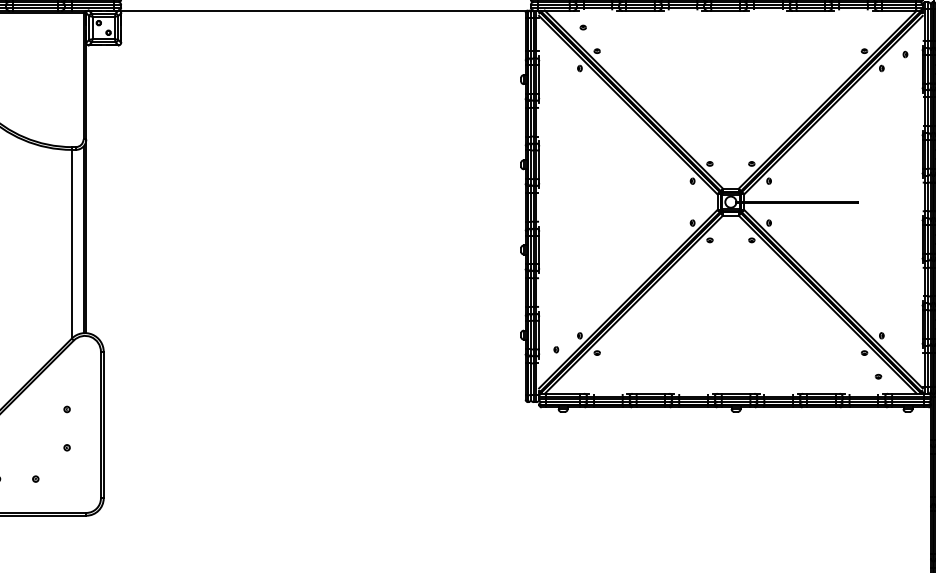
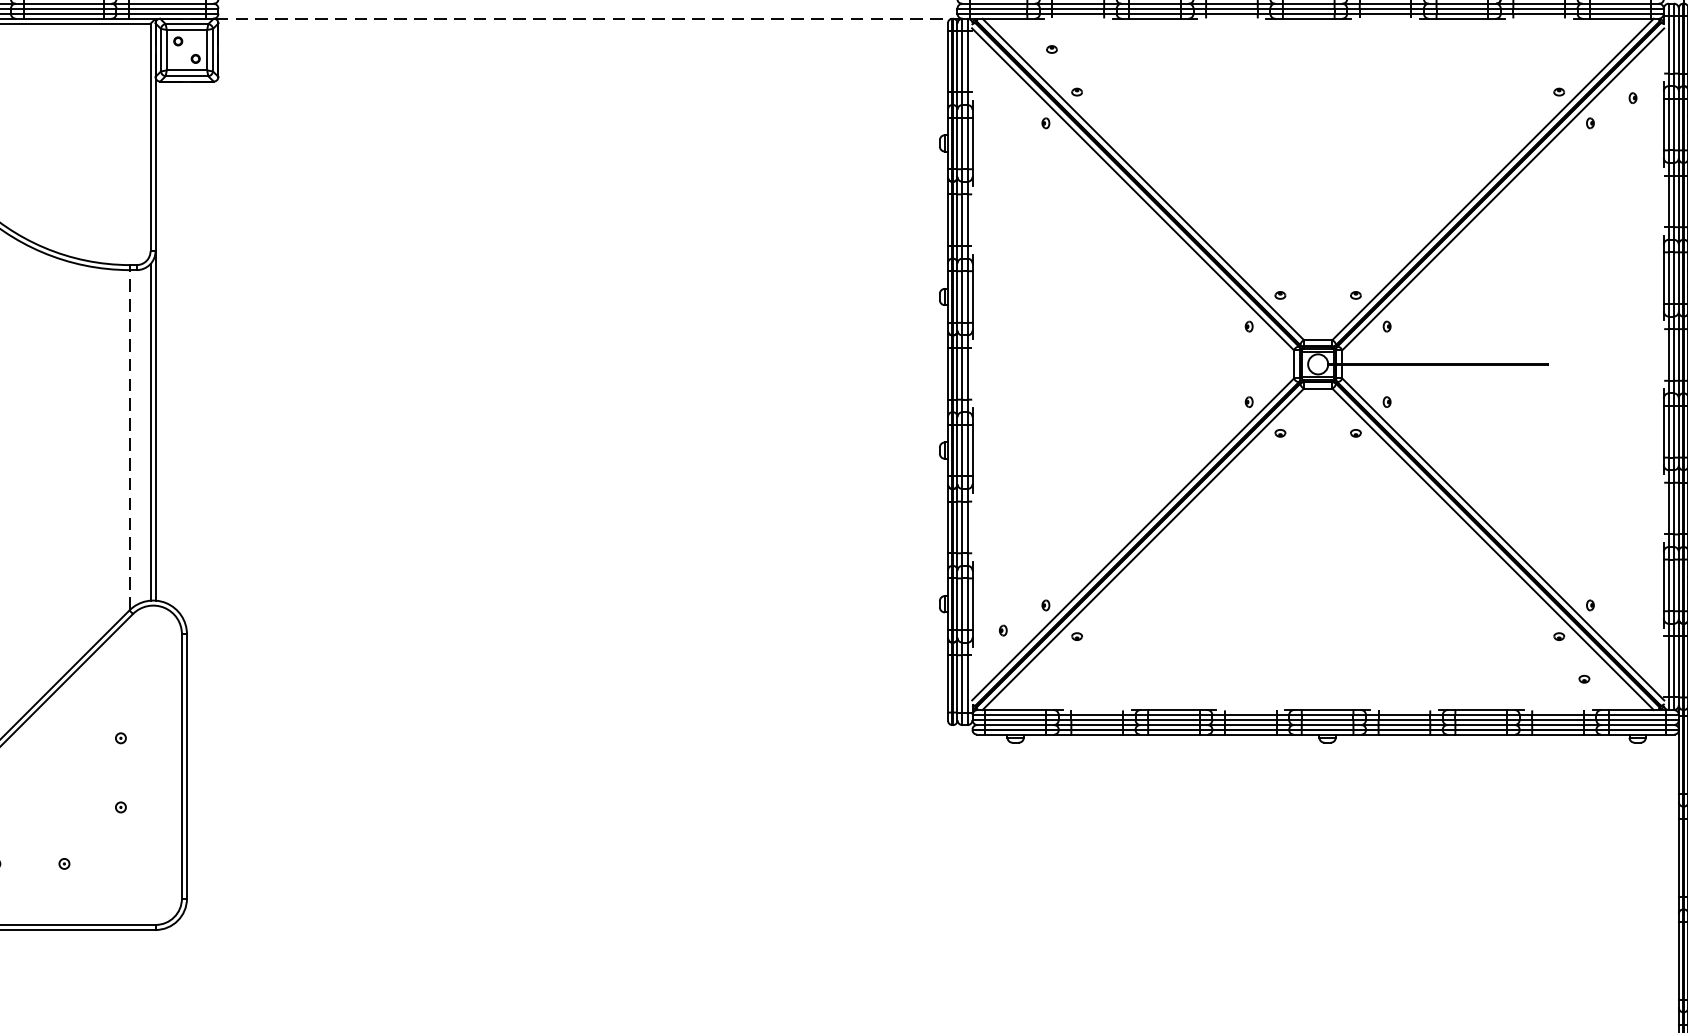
line: (326, 10) -> (588, 18), solid -> dashed
line: (72, 243) -> (130, 438), solid -> dashed

